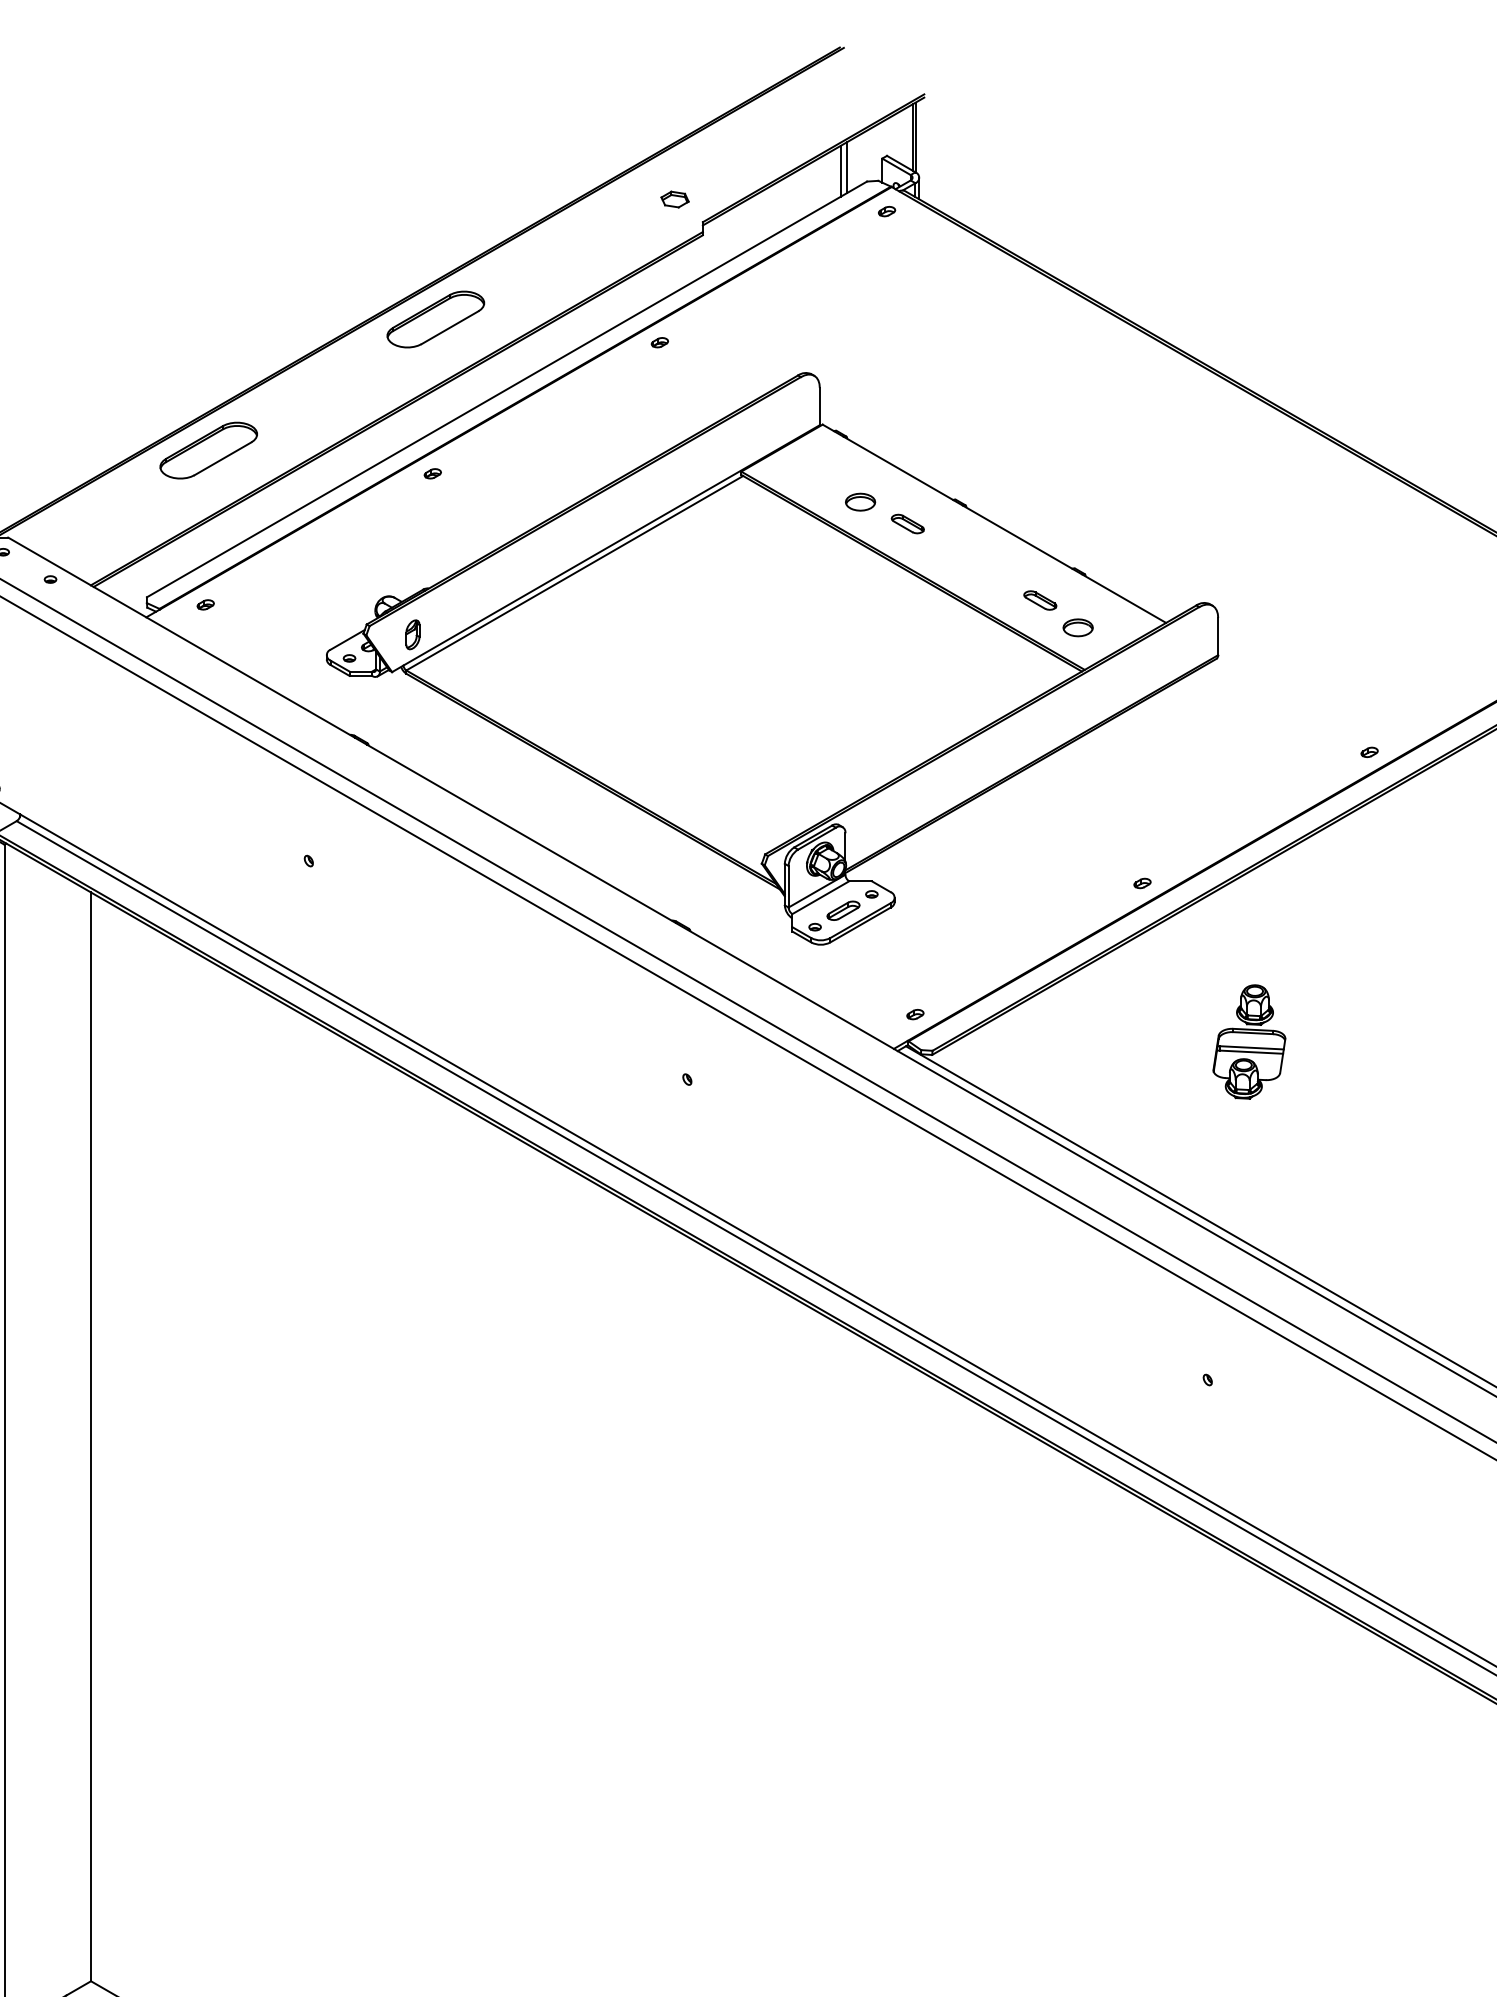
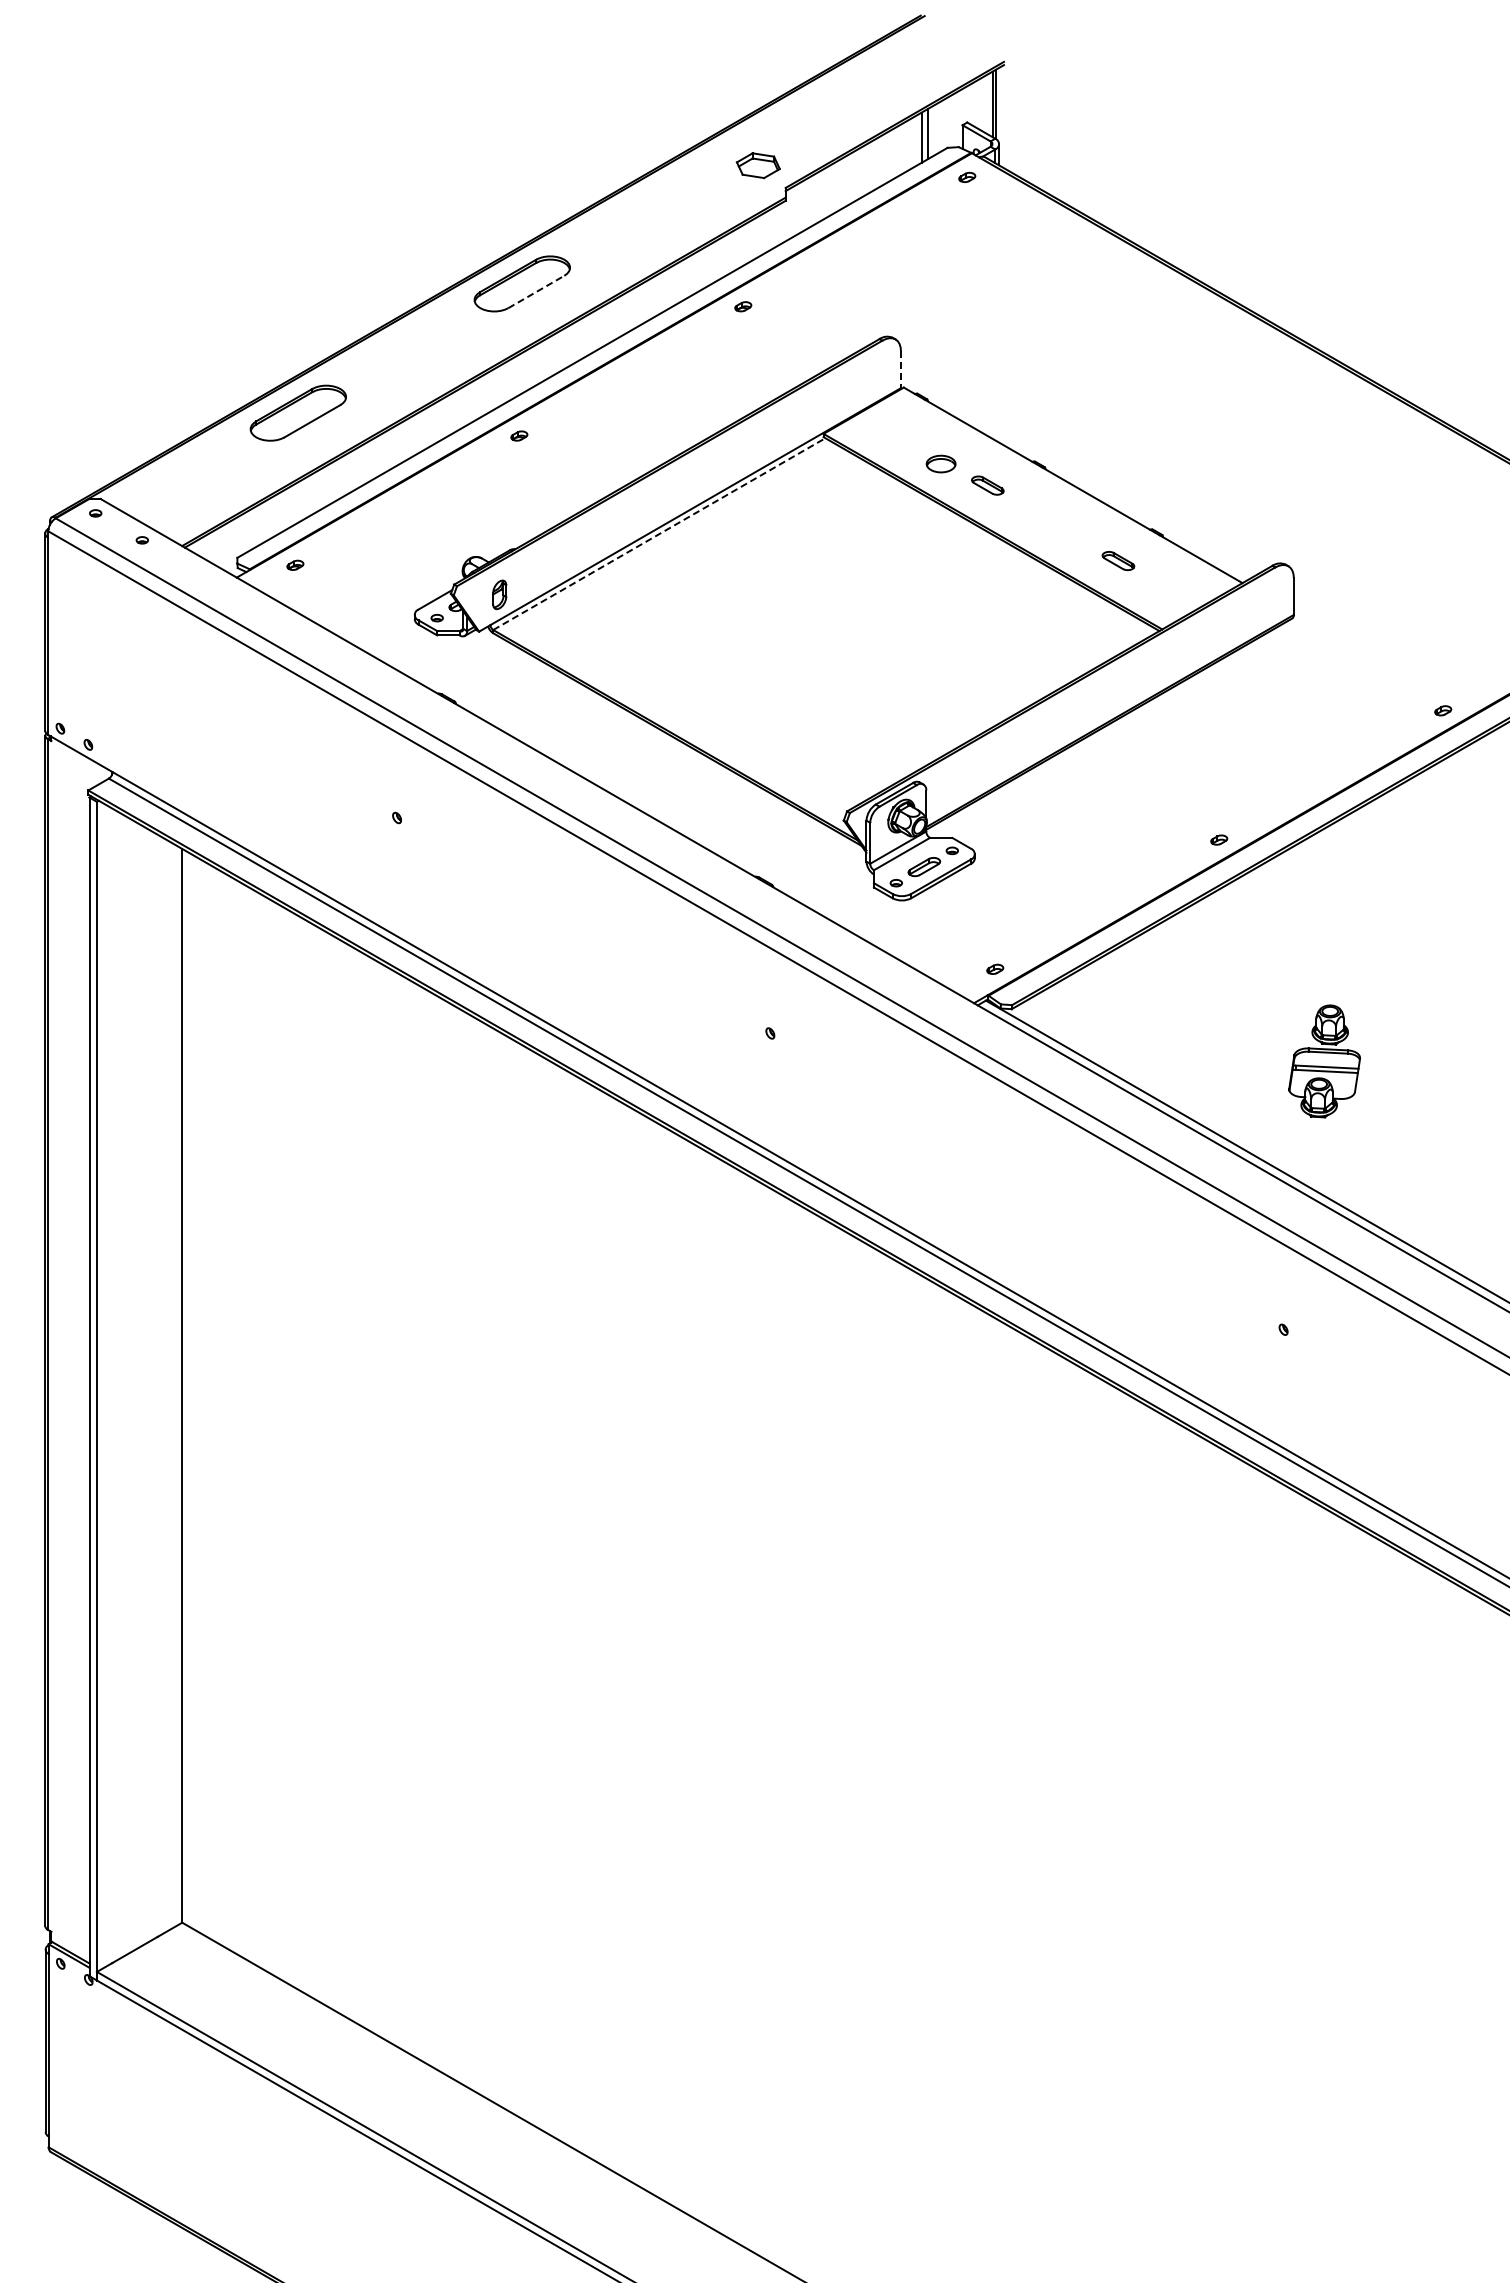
part: (674, 199) -> (757, 165), size x1.6
line: (450, 327) -> (536, 291), solid -> dashed
line: (820, 407) -> (901, 370), solid -> dashed
line: (574, 573) -> (659, 534), solid -> dashed
part: (1077, 627) -> (1155, 587), removed
part: (1249, 1042) -> (1324, 1061), moved

